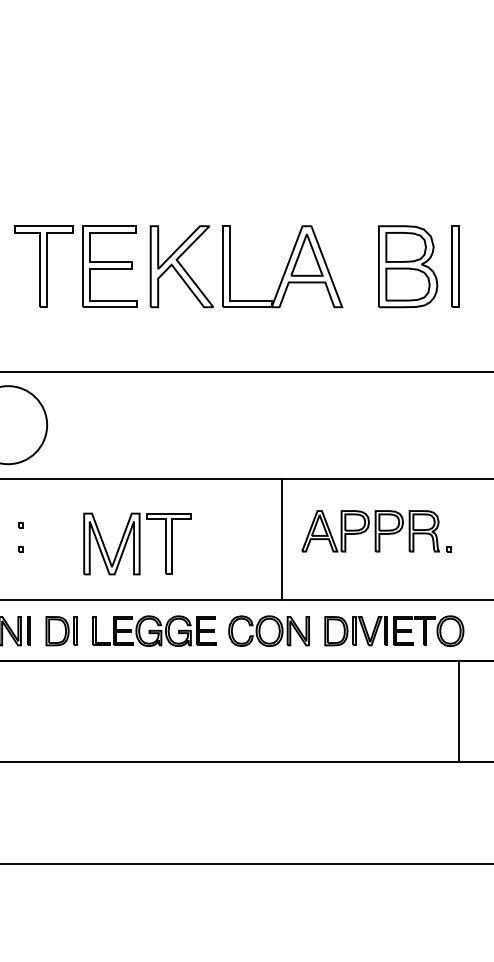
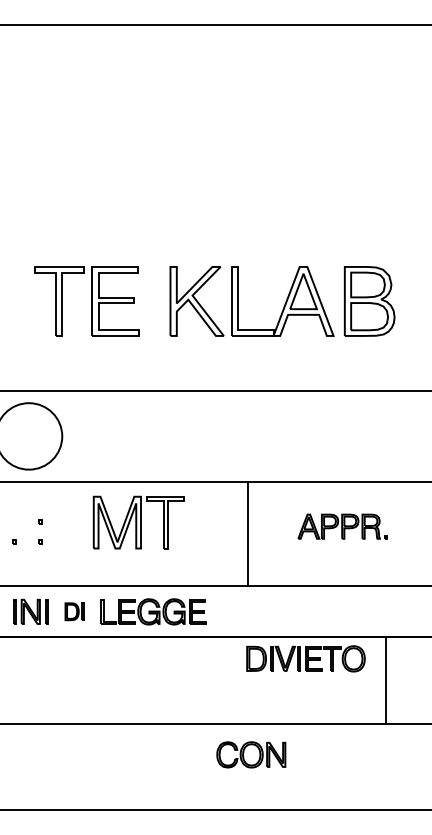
part: (230, 266) -> (238, 301), moved
part: (454, 266) -> (409, 301), removed
part: (376, 530) -> (342, 526), size x0.7
line: (282, 539) -> (248, 533), moved
part: (136, 543) -> (138, 522), moved
part: (61, 630) -> (74, 611), size x0.7
part: (269, 630) -> (251, 754), moved
part: (393, 630) -> (305, 658), moved
line: (458, 711) -> (385, 680), moved

